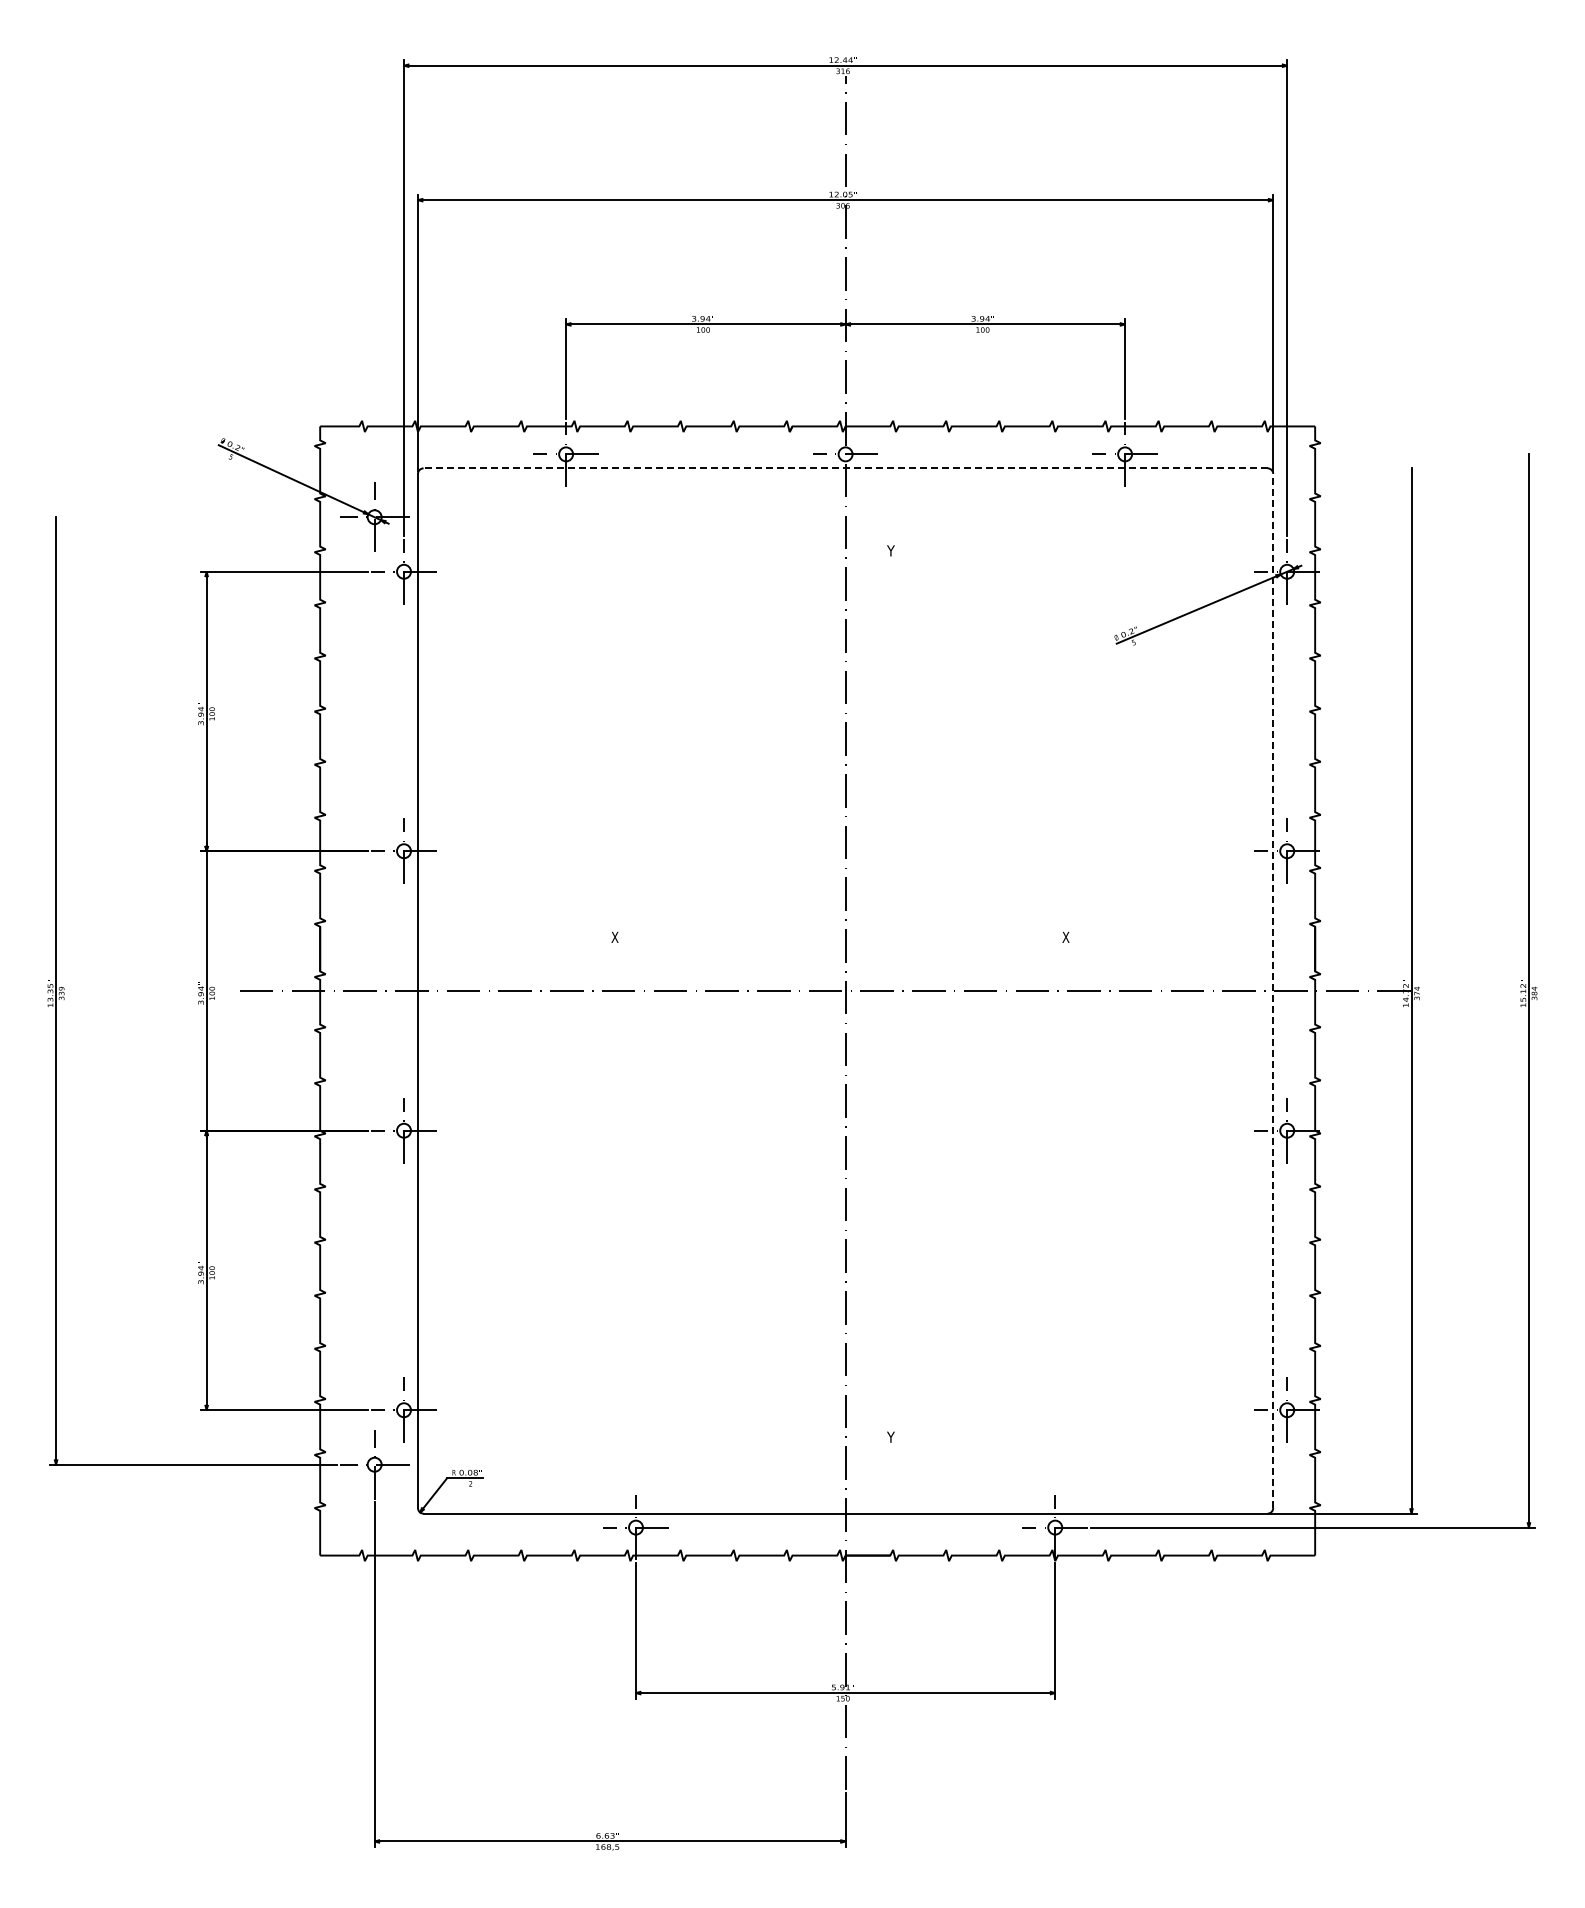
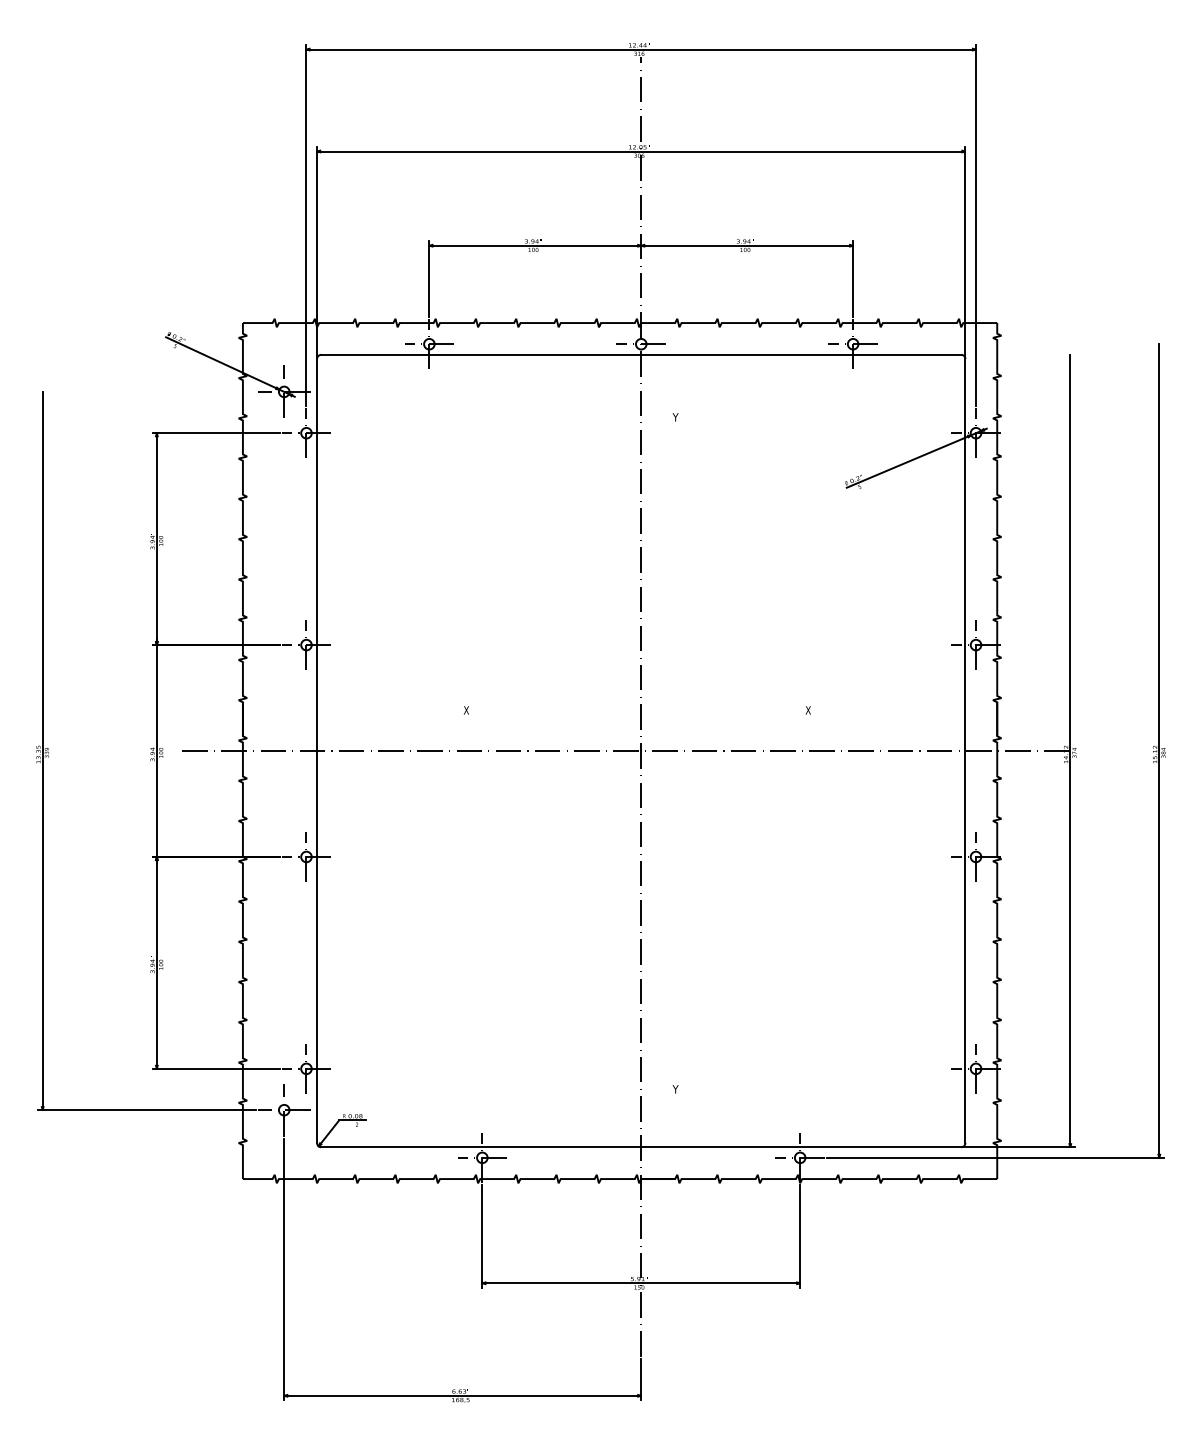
line: (845, 468) -> (641, 354), dashed -> solid
line: (1273, 990) -> (965, 750), dashed -> solid

